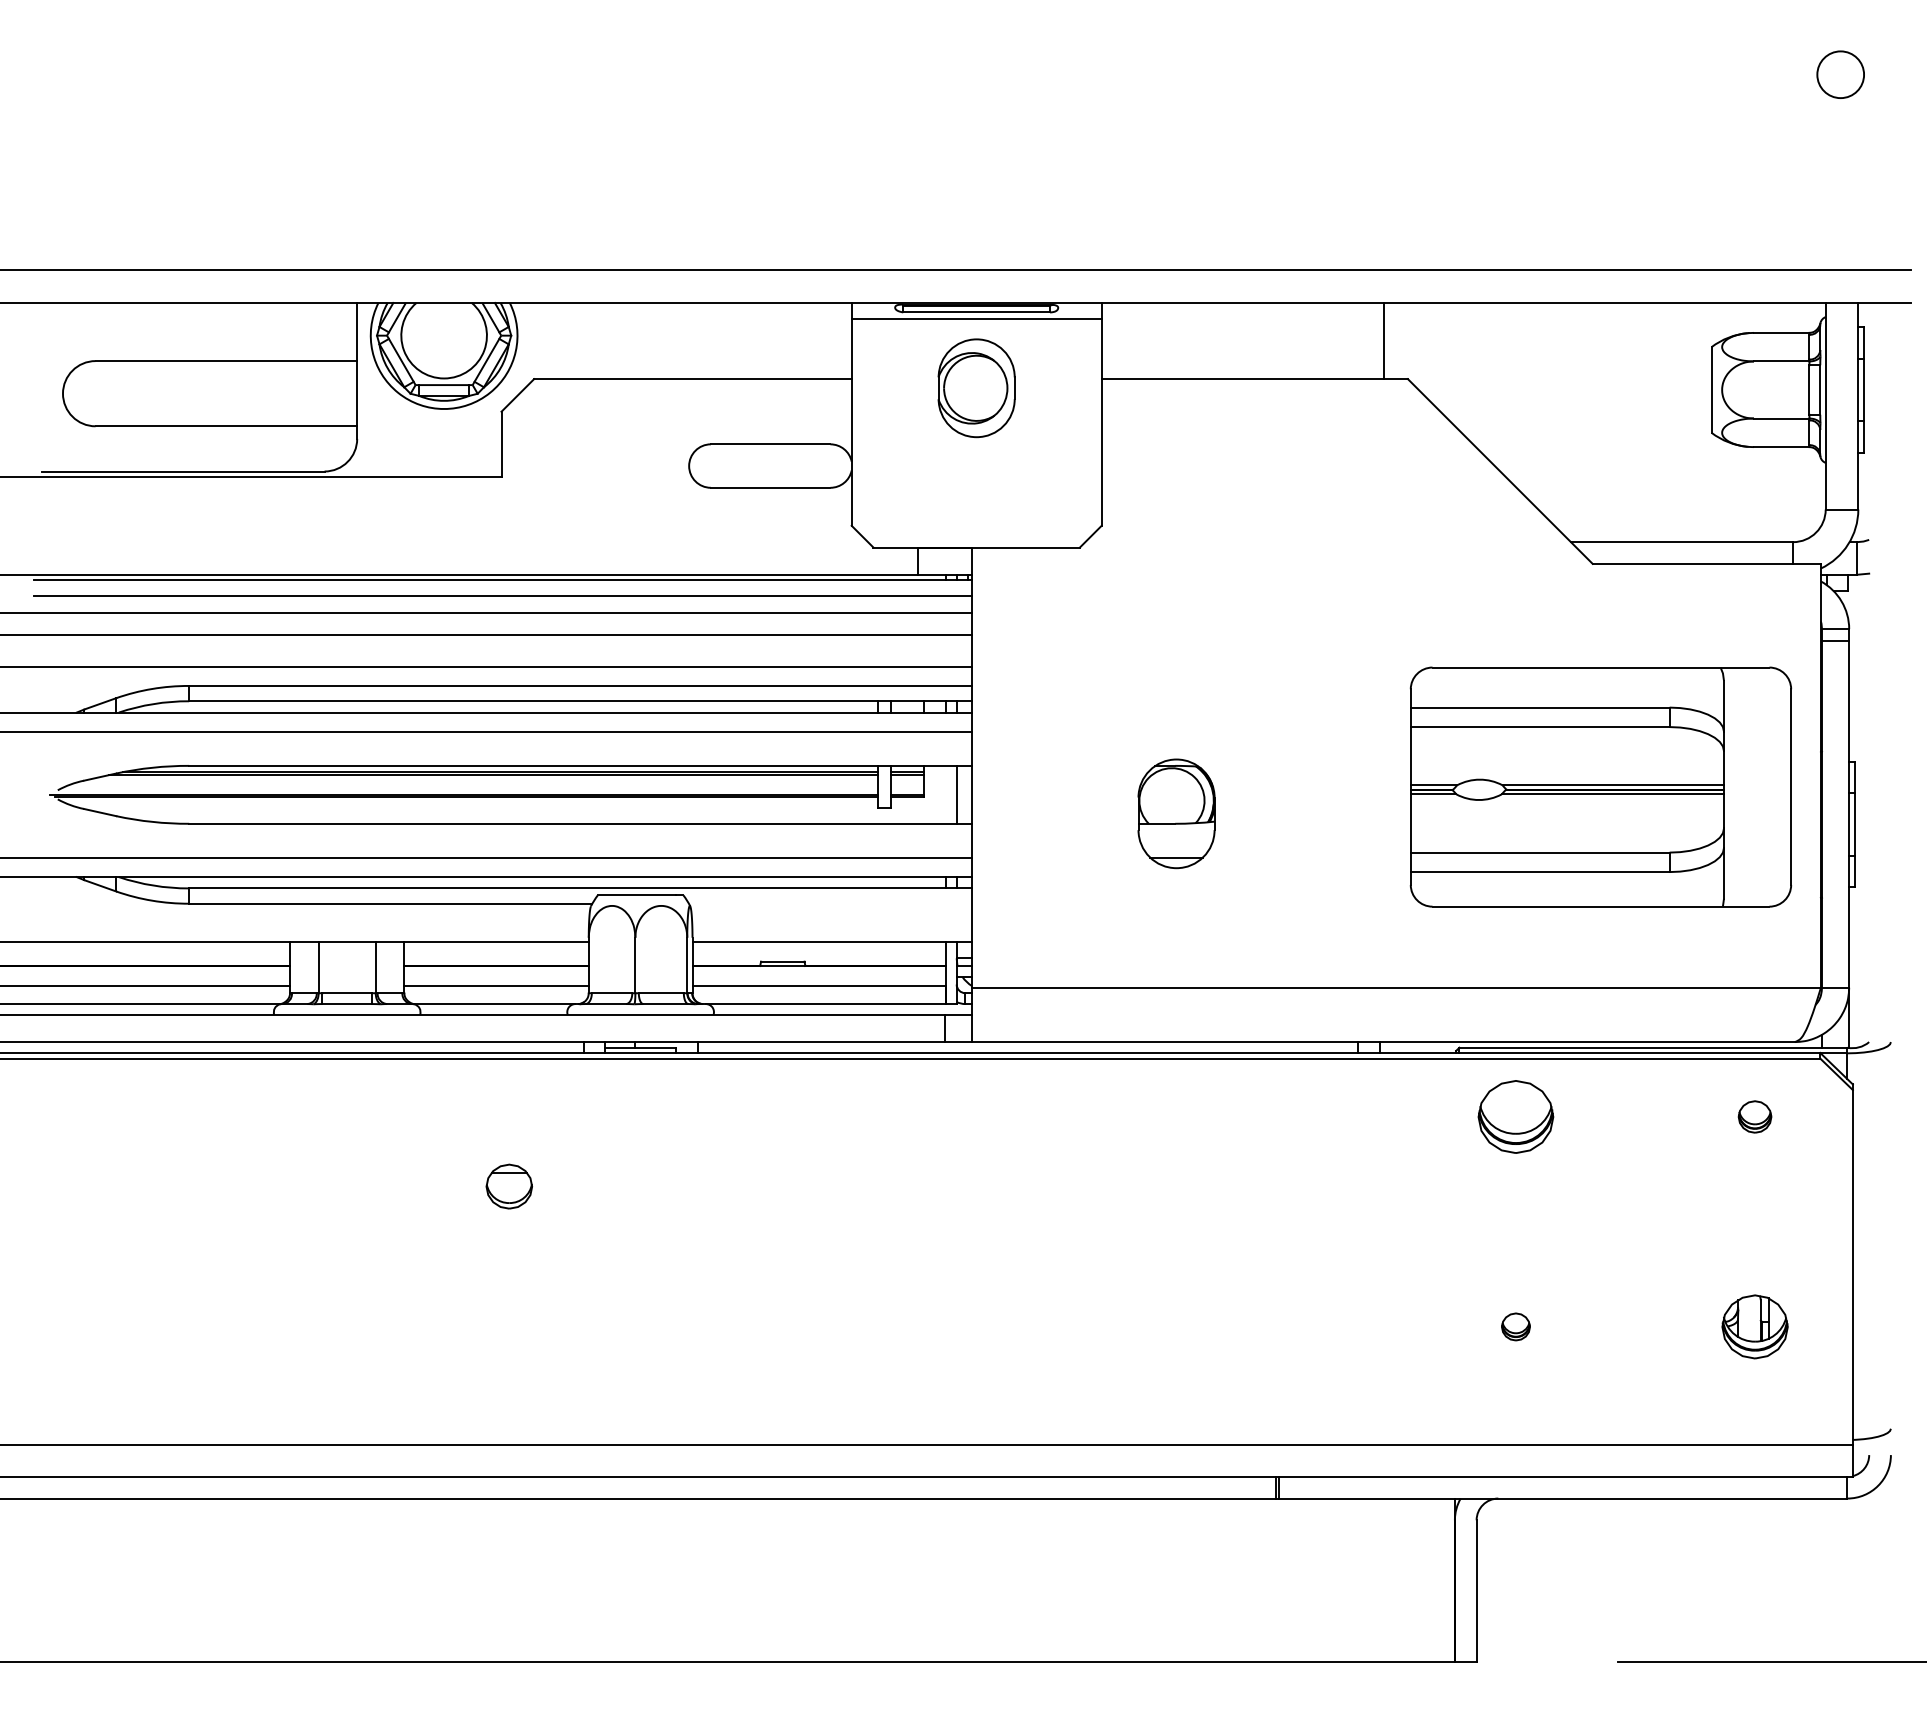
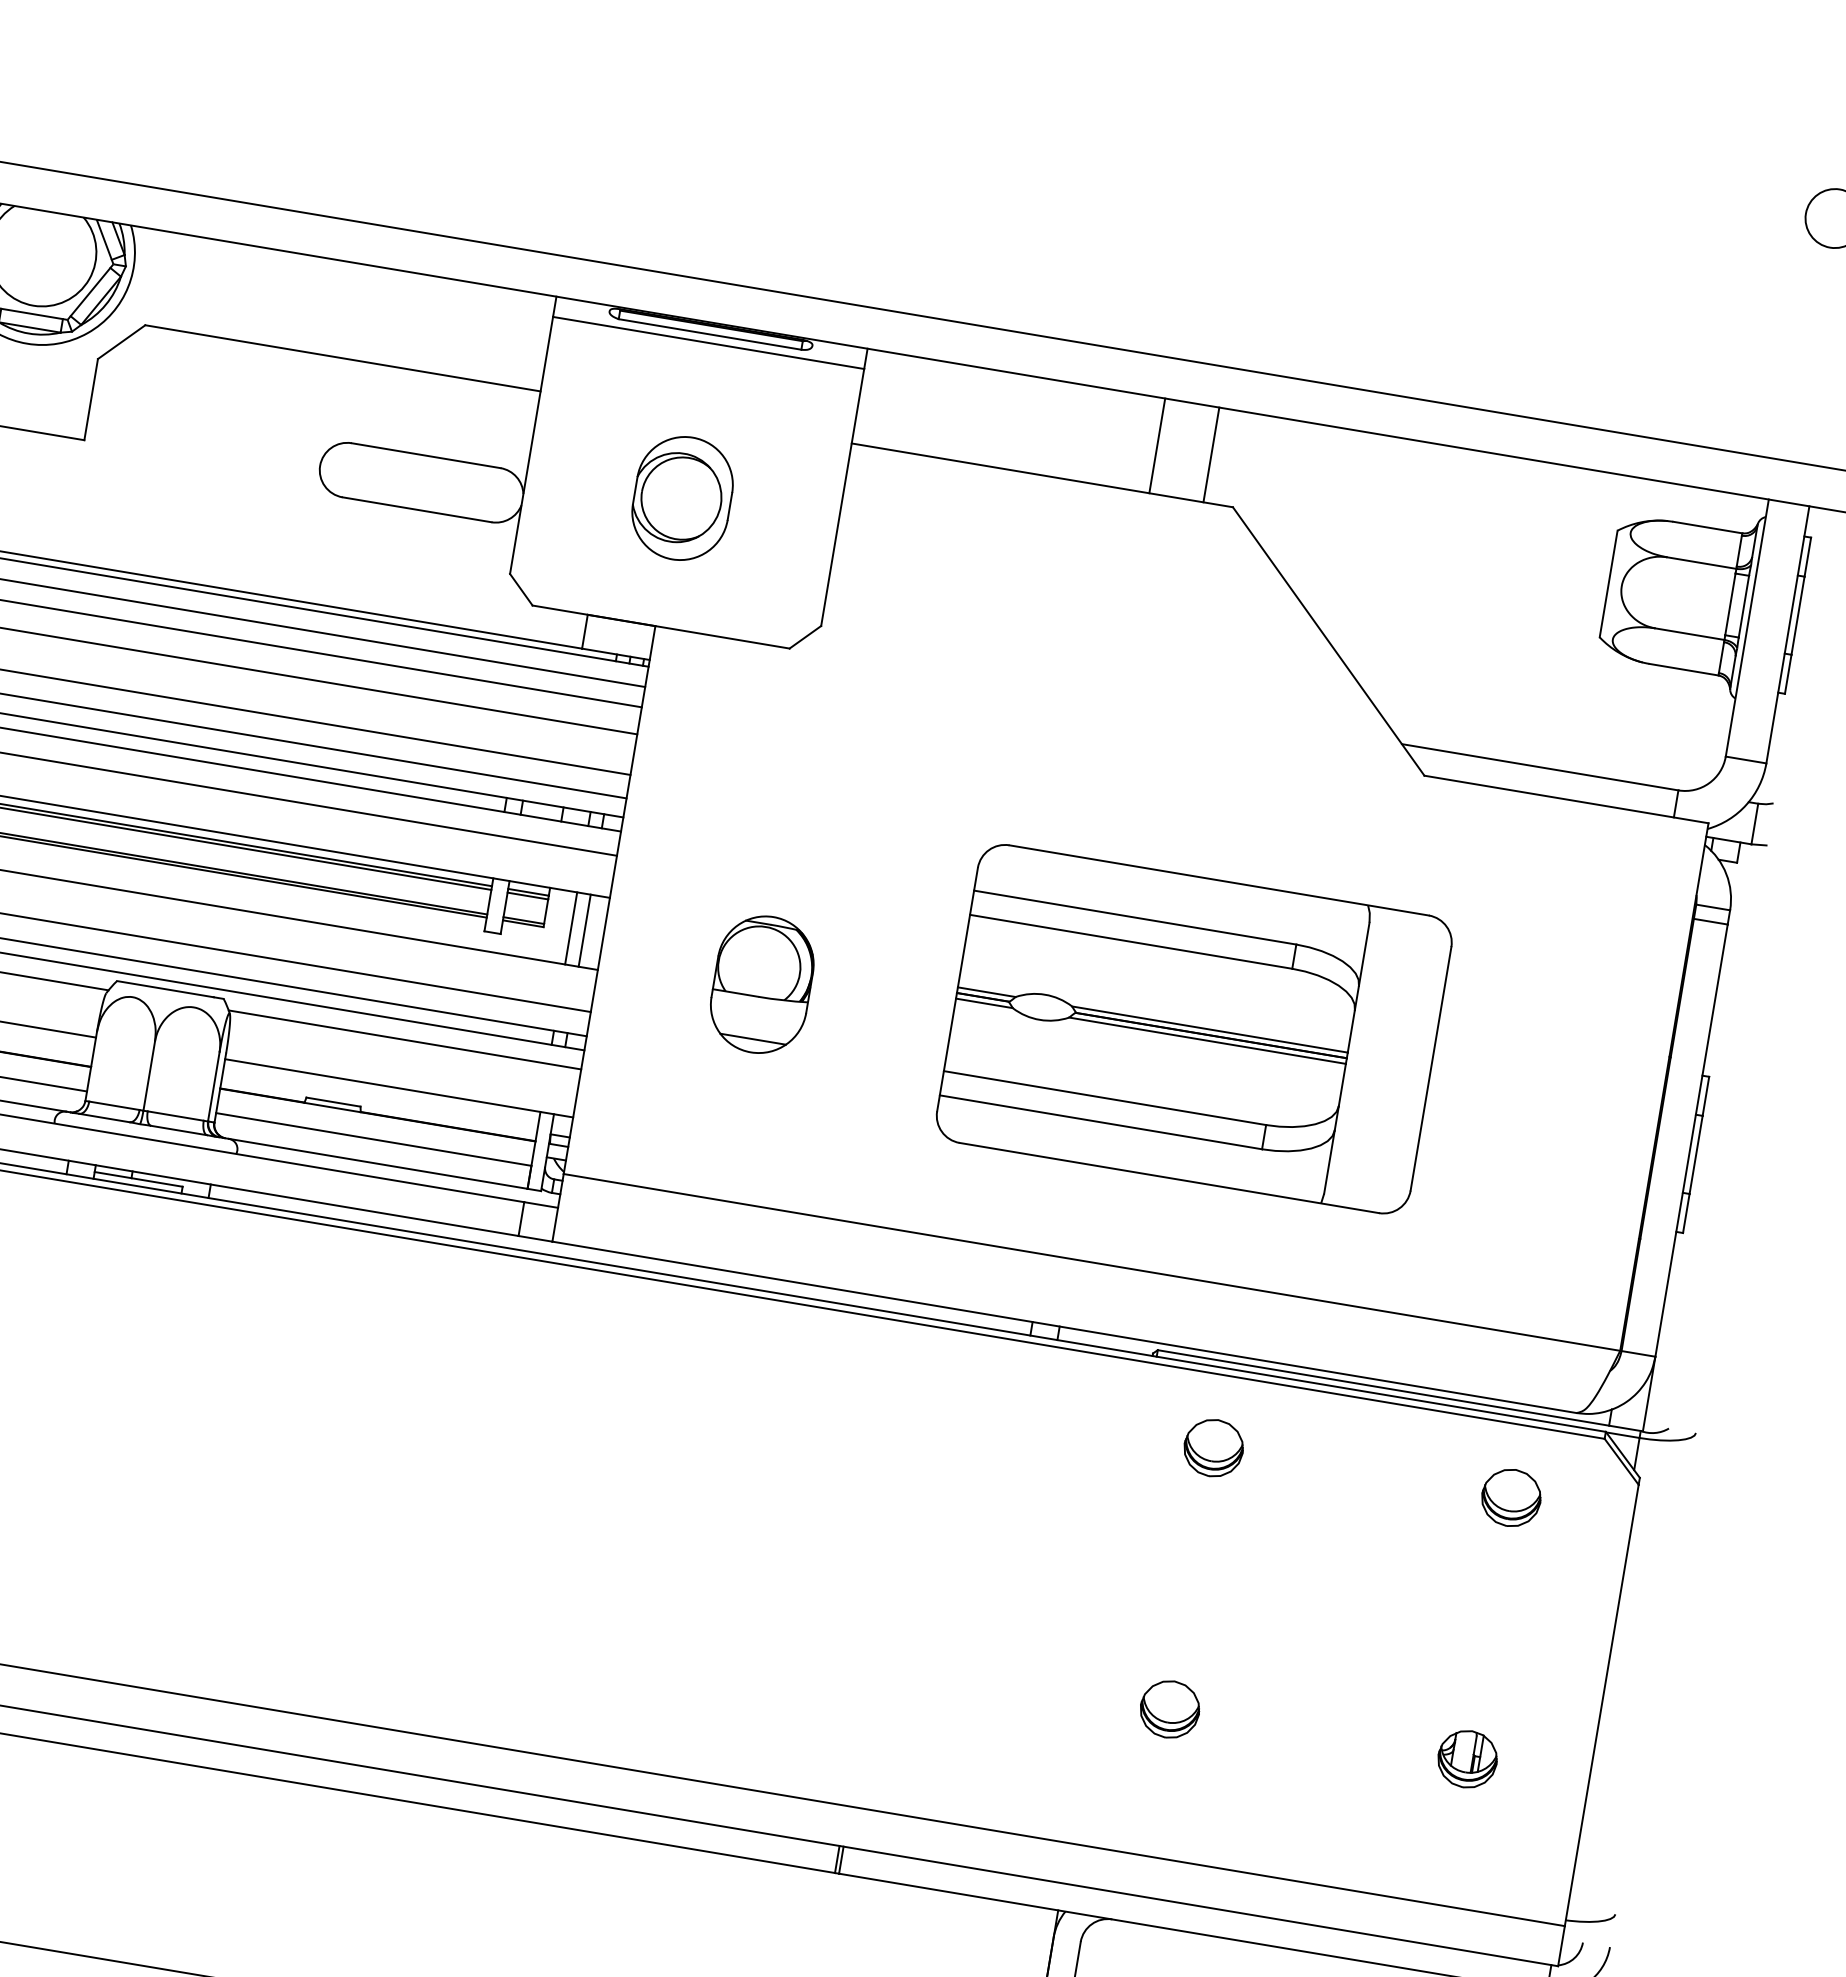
line: (1340, 341) -> (1156, 446), added
part: (976, 388) -> (682, 498), moved
part: (1600, 786) -> (1193, 1028), moved
line: (945, 794) -> (570, 927), added
part: (1176, 813) -> (762, 984), moved
line: (830, 903) -> (404, 1039), added
part: (1515, 1116) -> (1213, 1447), size x0.62
part: (1754, 1116) -> (1510, 1497), size x1.43
part: (1515, 1326) -> (1169, 1708), size x1.67
part: (1754, 1326) -> (1466, 1758), size x0.71

